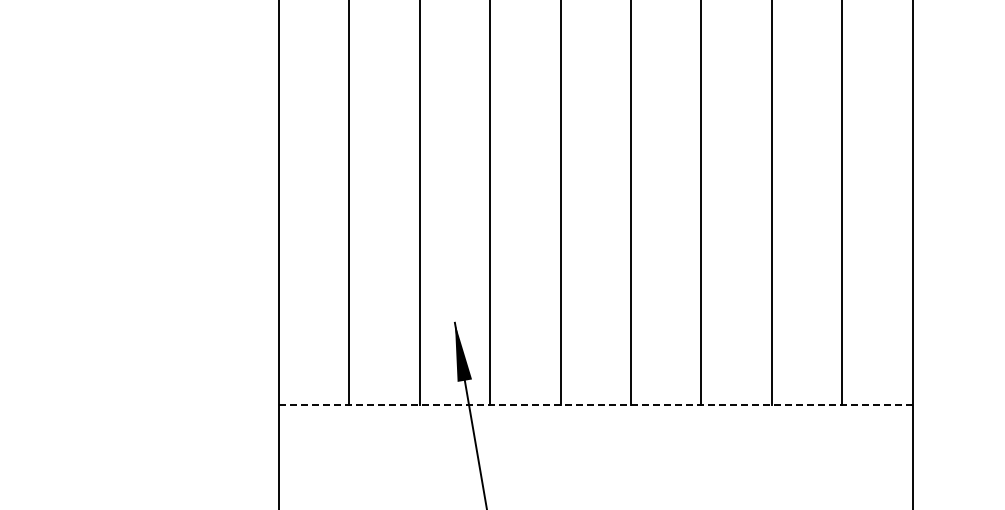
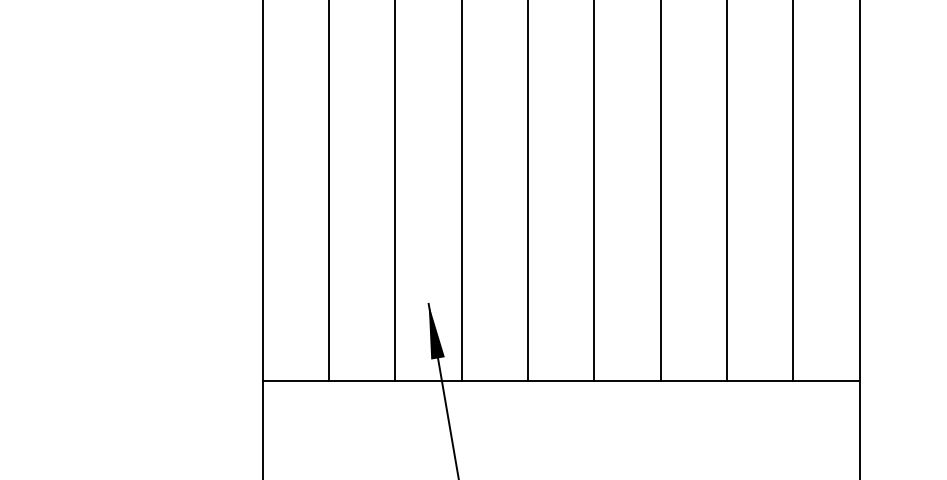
line: (595, 404) -> (561, 380), dashed -> solid

